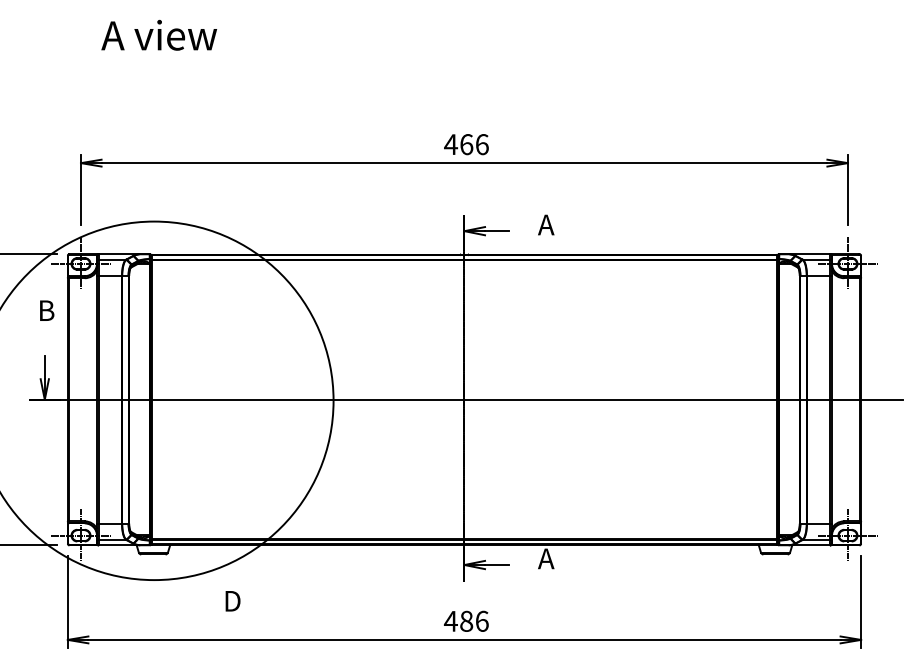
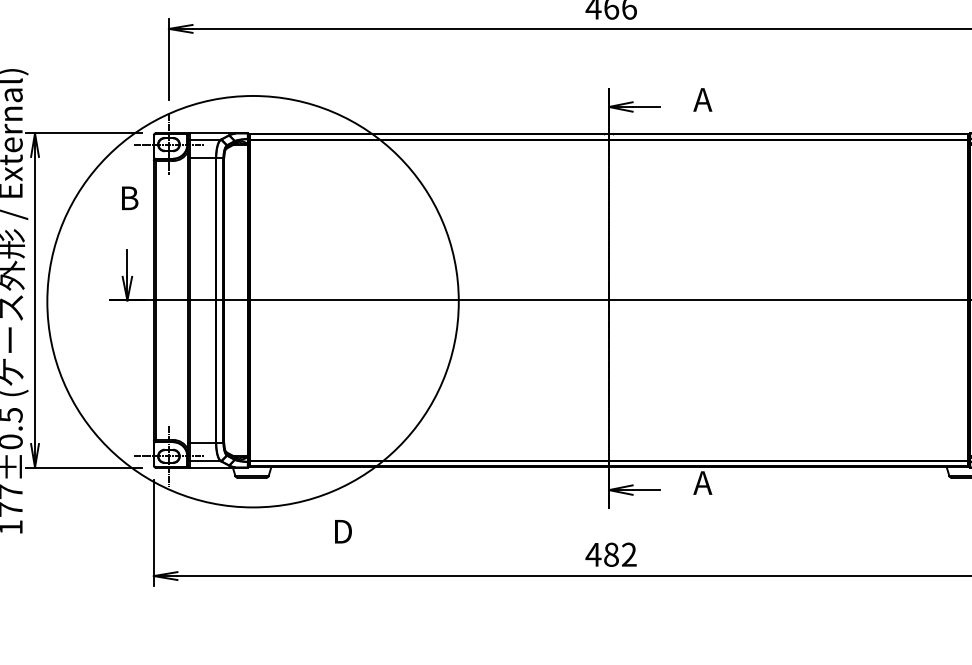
text: (481, 620) -> (628, 553), 486 -> 482

